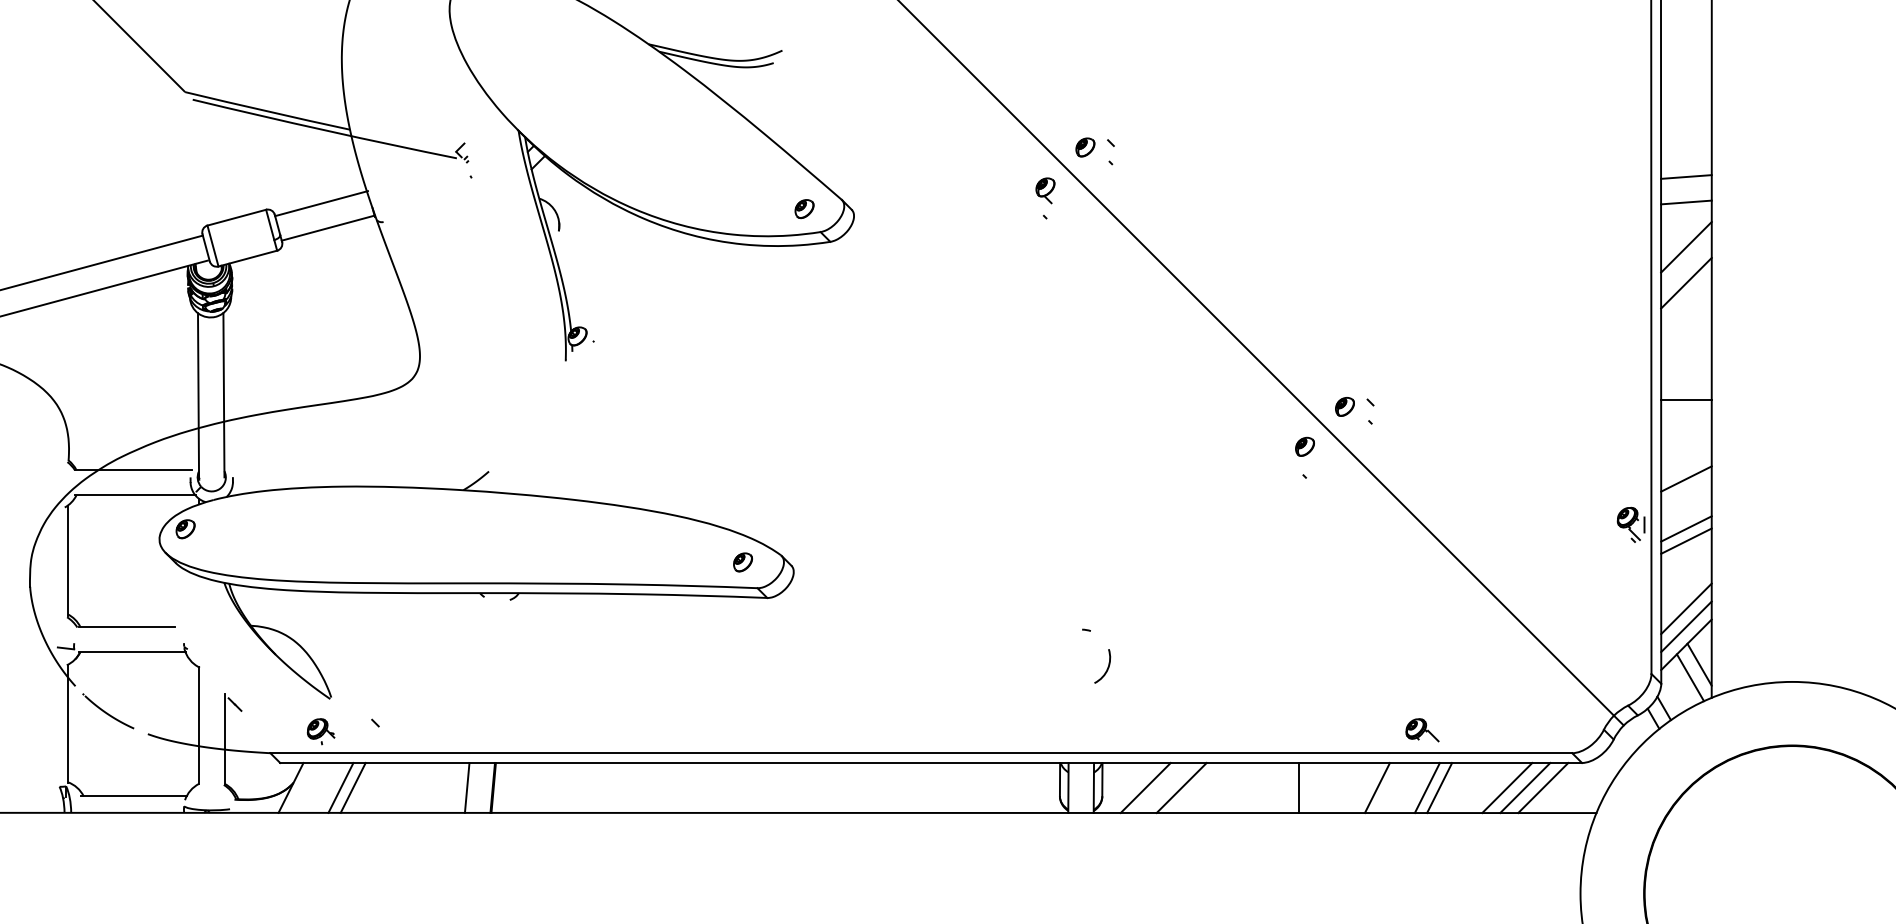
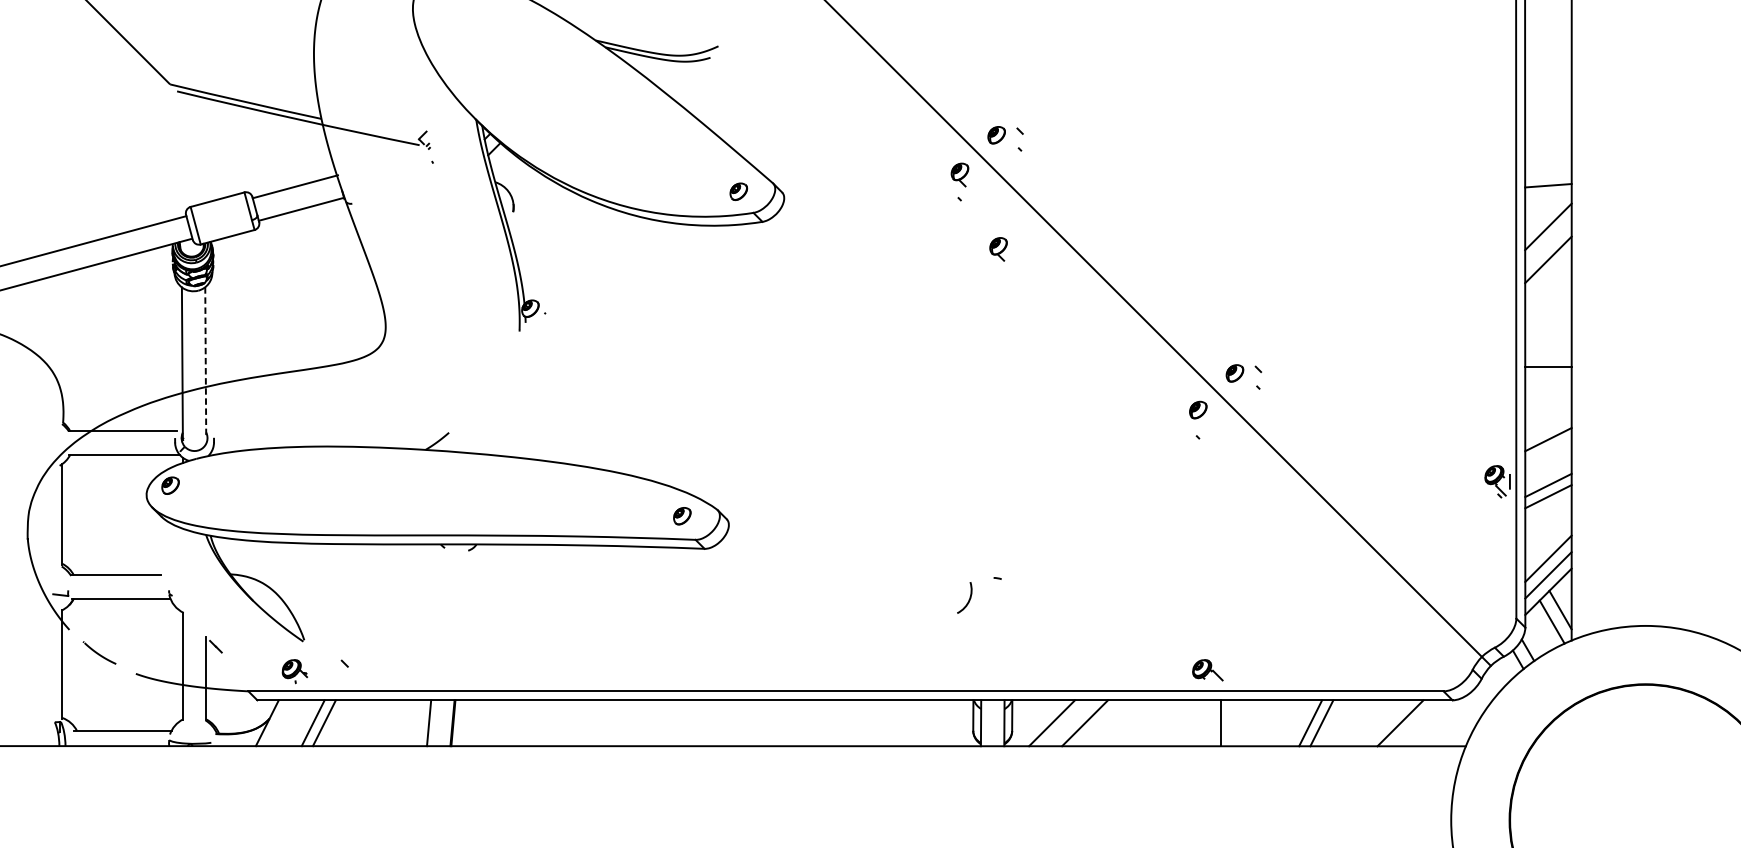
line: (1686, 176) -> (1548, 161), removed
part: (1087, 271) -> (998, 249), added
line: (223, 395) -> (205, 362), solid -> dashed
arc: (1107, 666) -> (969, 597), moved
part: (108, 711) -> (99, 653), size x0.7
part: (1422, 730) -> (1207, 670), moved
line: (1298, 787) -> (1220, 722), moved
line: (1376, 787) -> (1263, 722), removed
line: (1507, 787) -> (1384, 722), removed
line: (1543, 787) -> (1417, 722), removed

